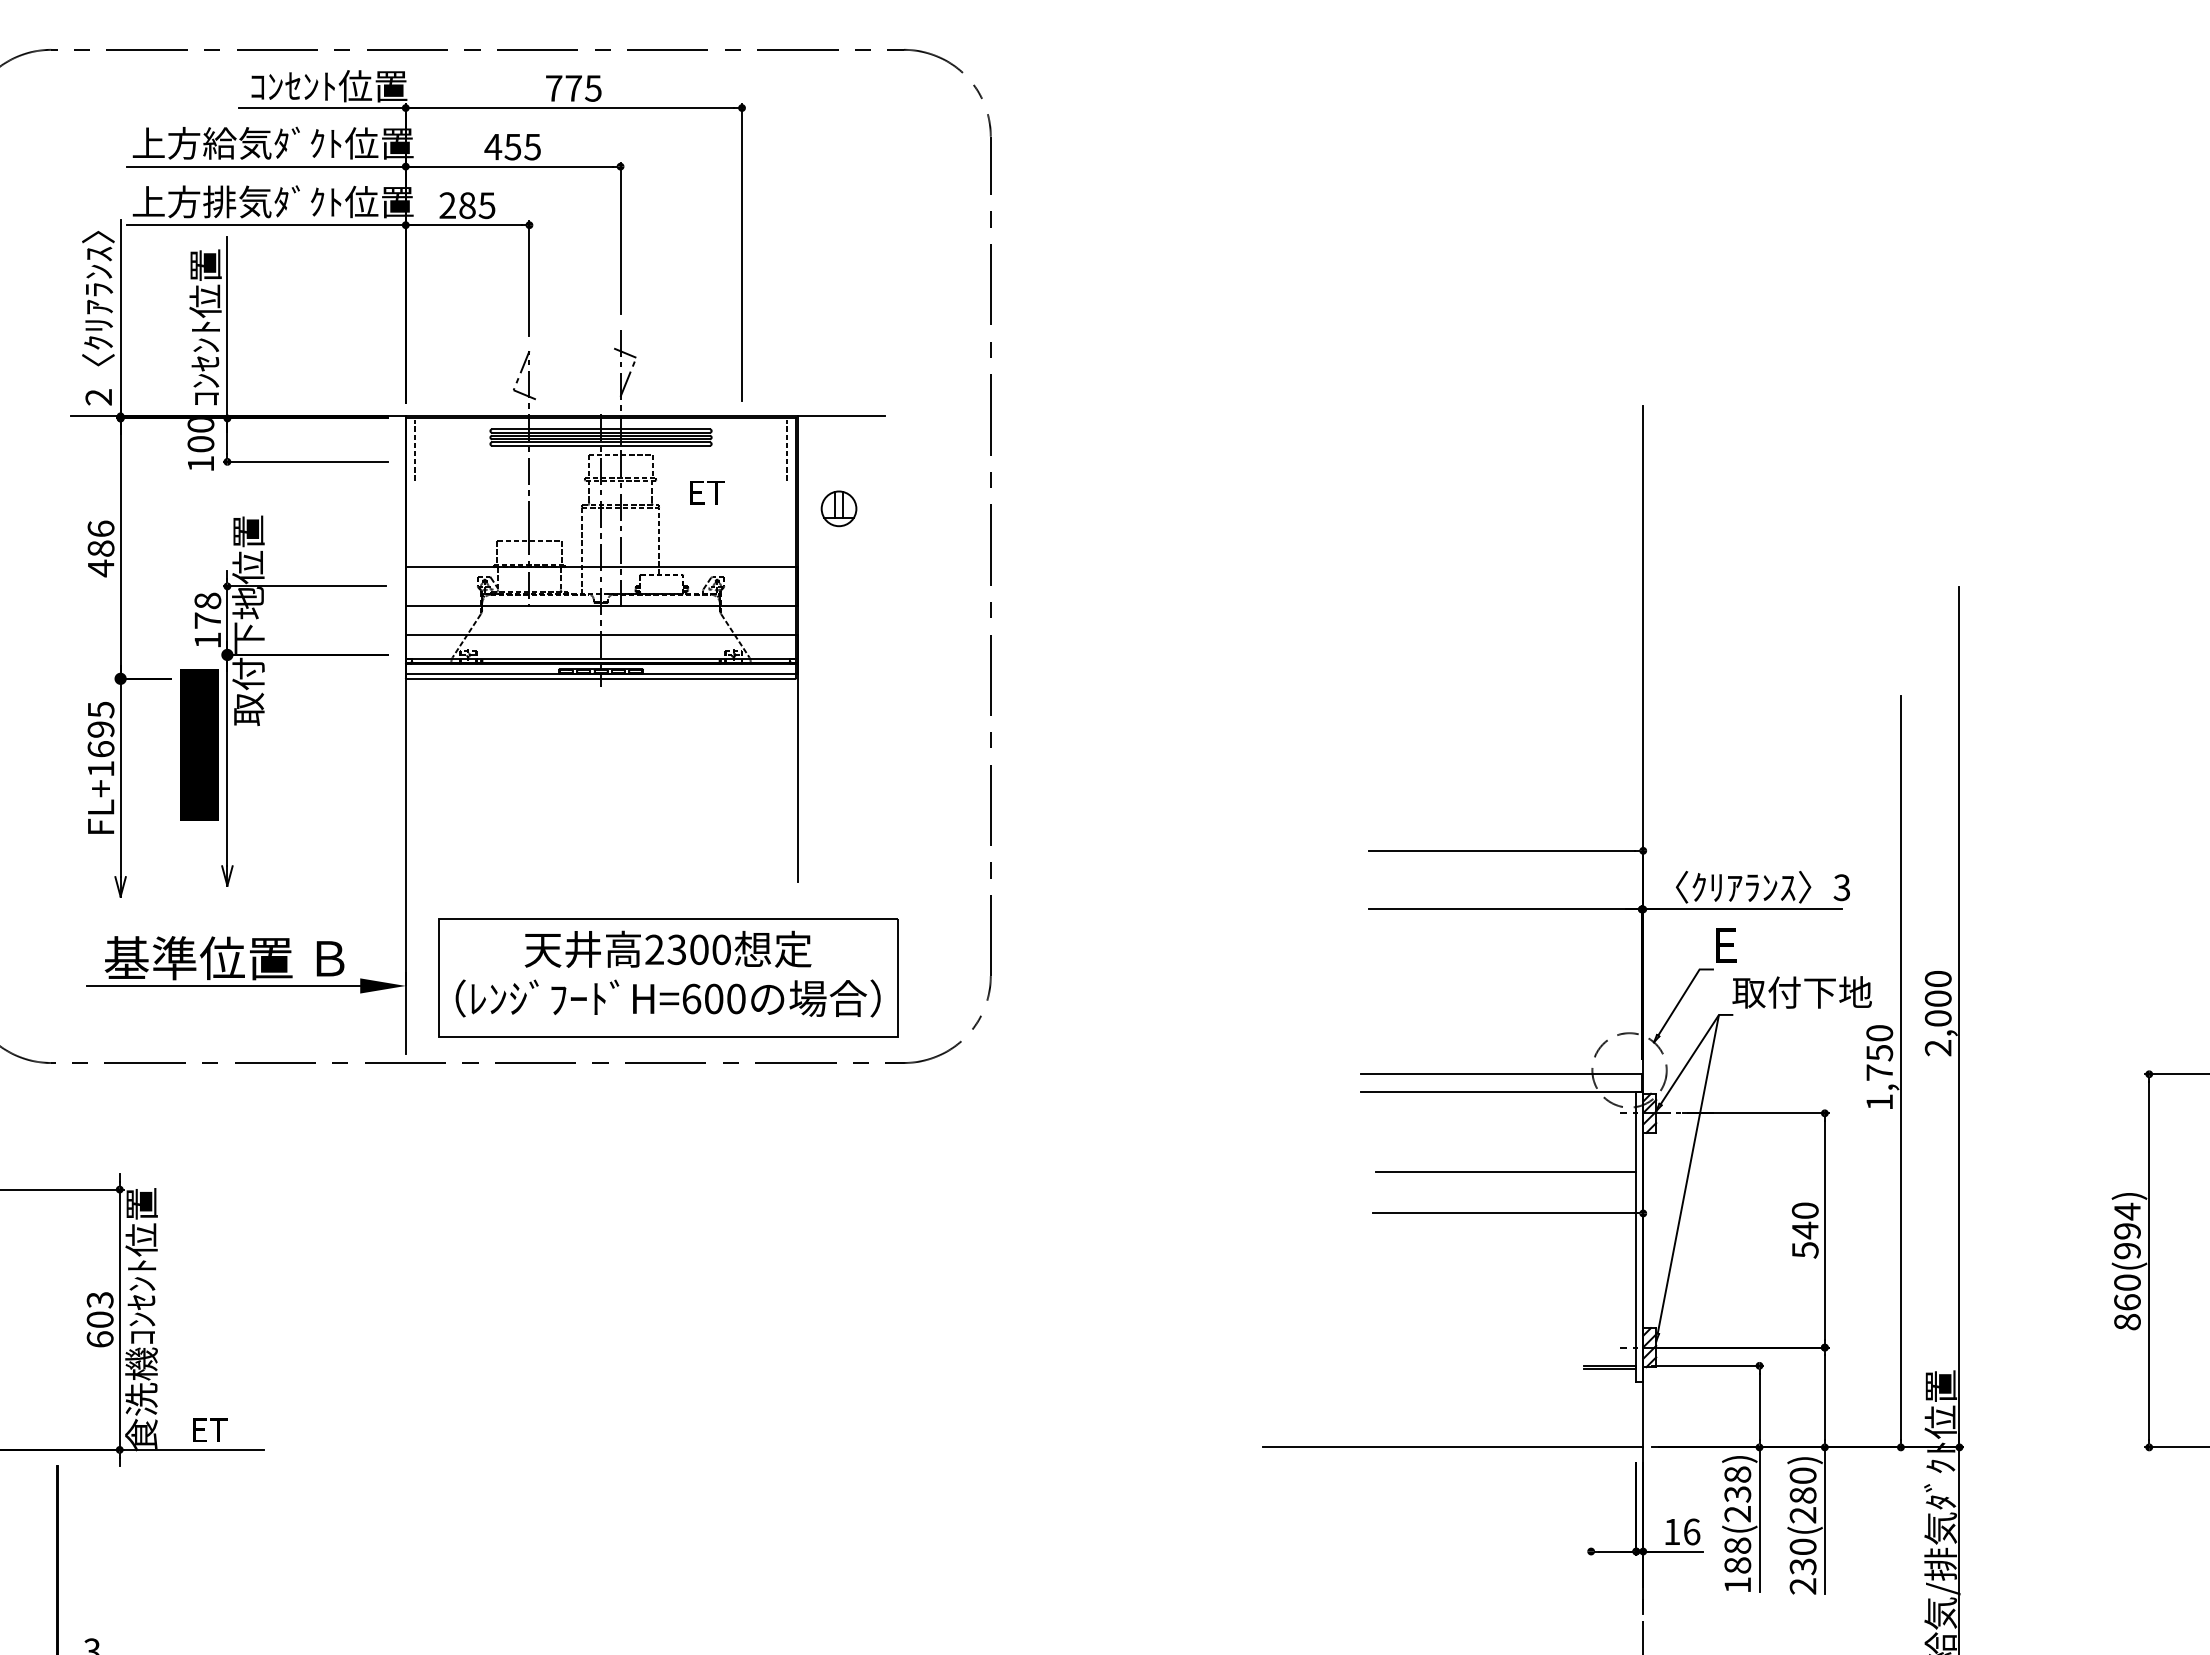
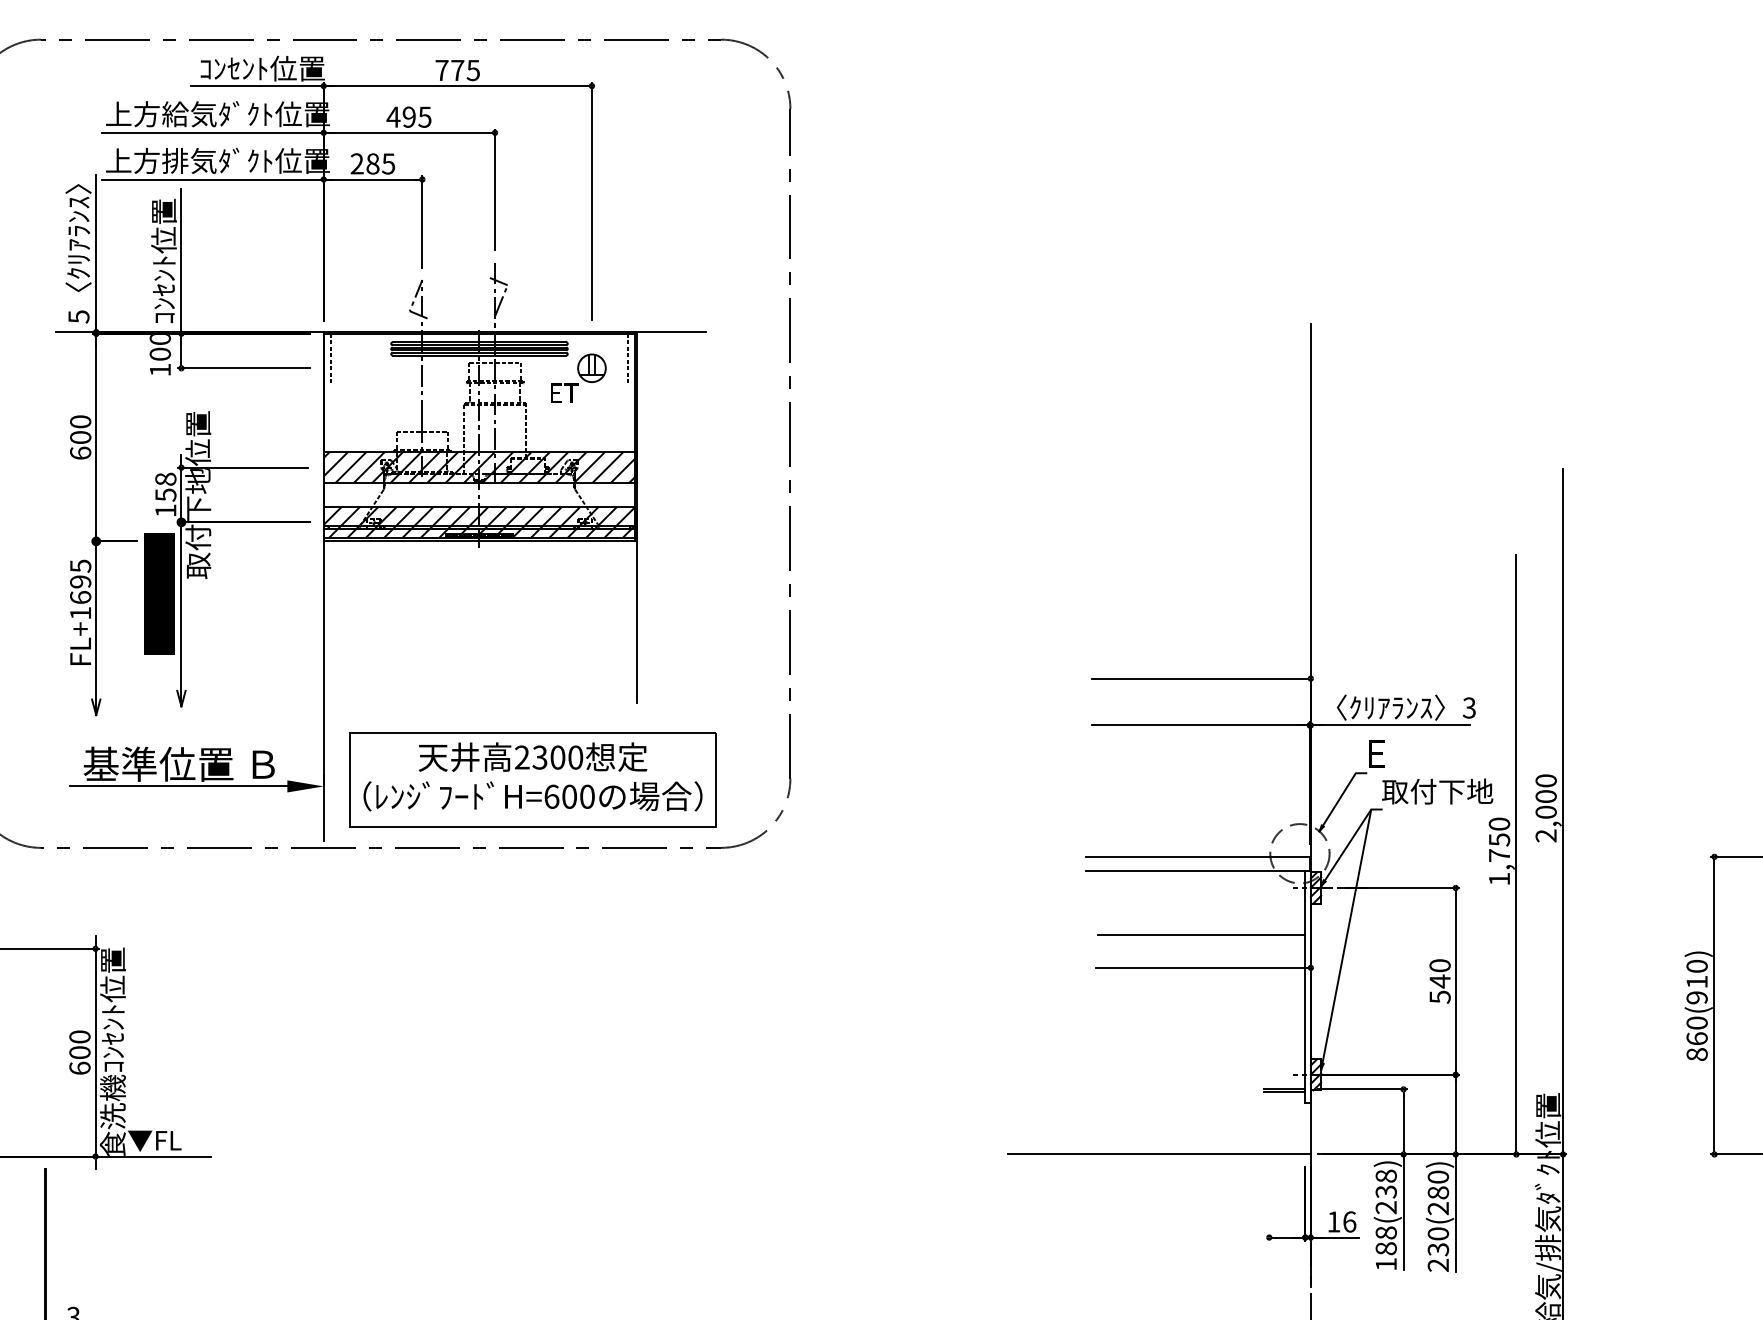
text: (512, 146) -> (408, 116), 455 -> 495
text: (98, 397) -> (78, 316), 2 -> 5
part: (838, 508) -> (591, 368), moved
text: (100, 548) -> (80, 437), 486 -> 600
hatch: (601, 585) -> (479, 466), added
text: (207, 620) -> (165, 494), 178 -> 158
hatch: (601, 654) -> (479, 521), added
text: (2127, 1220) -> (1697, 973), 860(994) -> 860(910)
text: (99, 1300) -> (79, 1037), 603 -> 600
text: (193, 1430) -> (154, 1141), ET -> ▼FL

